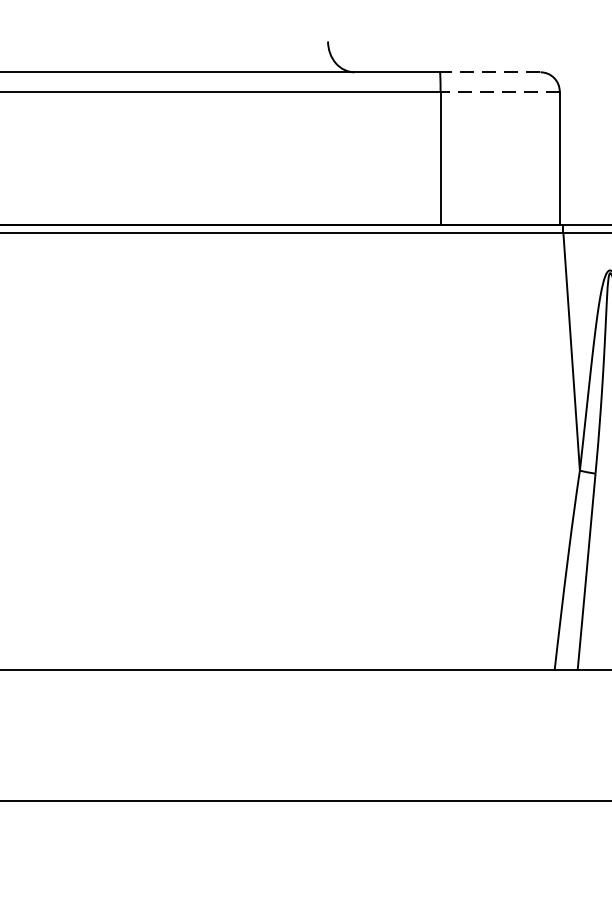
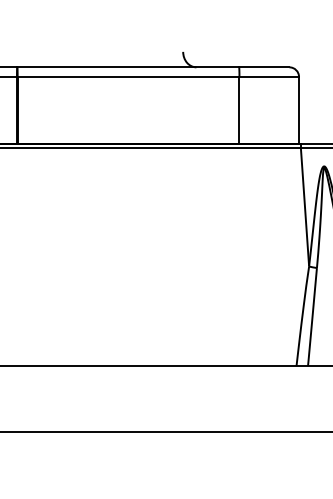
line: (488, 72) -> (263, 67), dashed -> solid
line: (500, 90) -> (269, 76), dashed -> solid

